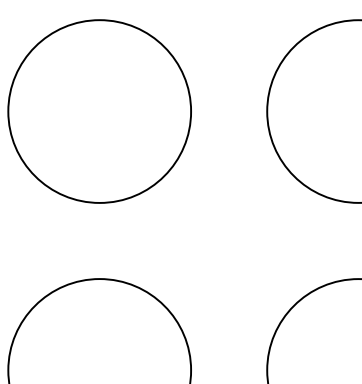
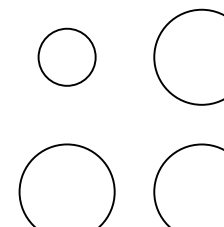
circle: (98, 110) -> (66, 56), size x0.6

